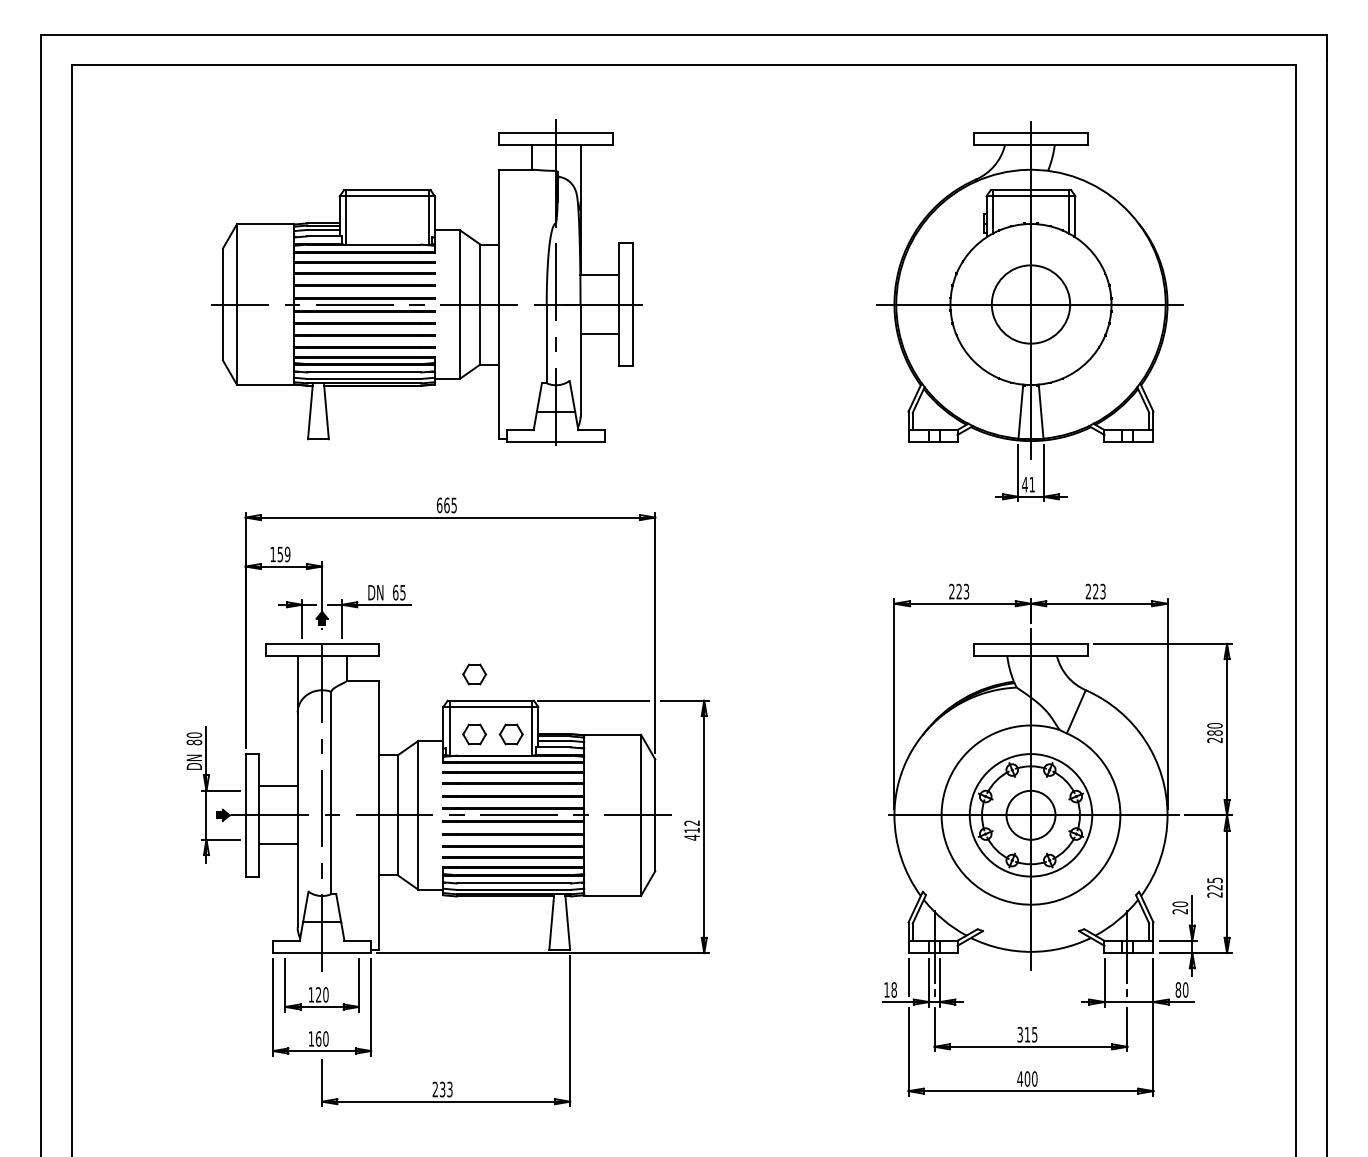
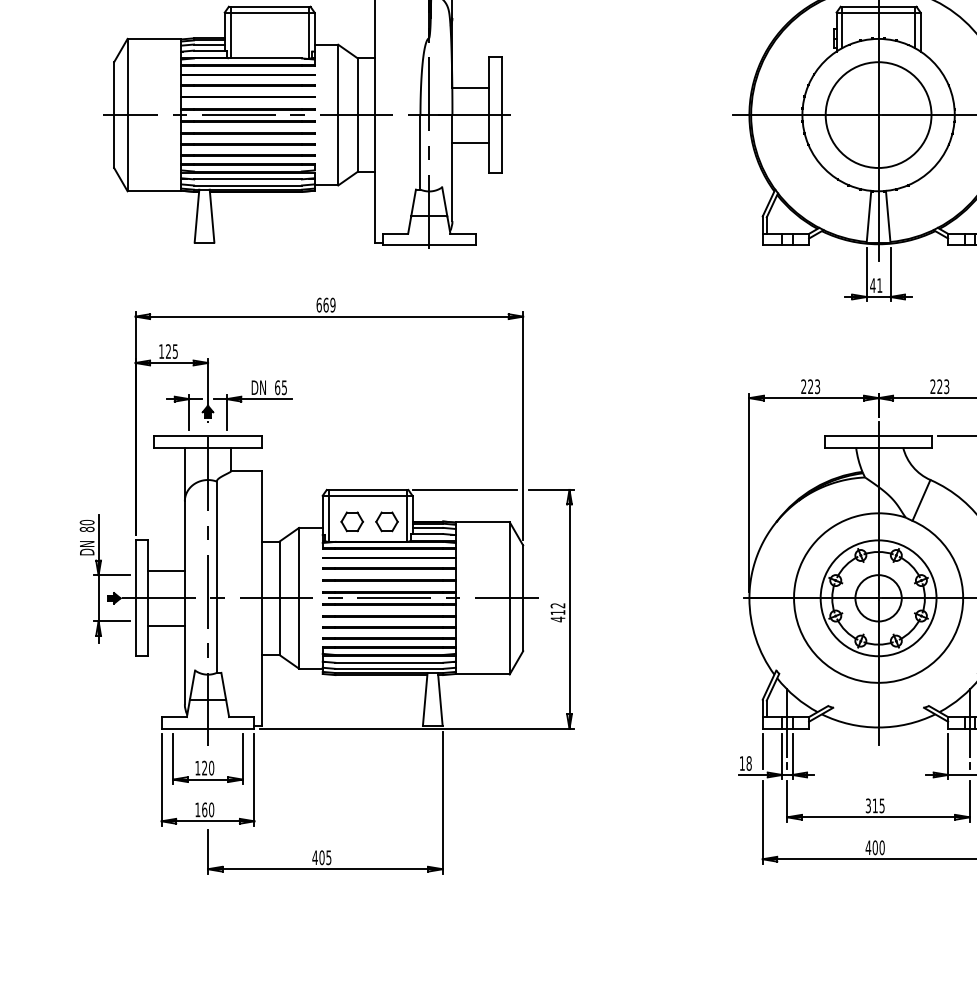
circle: (1030, 304) -> (878, 115), size x1.43
text: (453, 504) -> (332, 304), 665 -> 669
text: (283, 554) -> (171, 351), 159 -> 125
part: (474, 674) -> (352, 465), removed
text: (442, 1089) -> (321, 857), 233 -> 405

